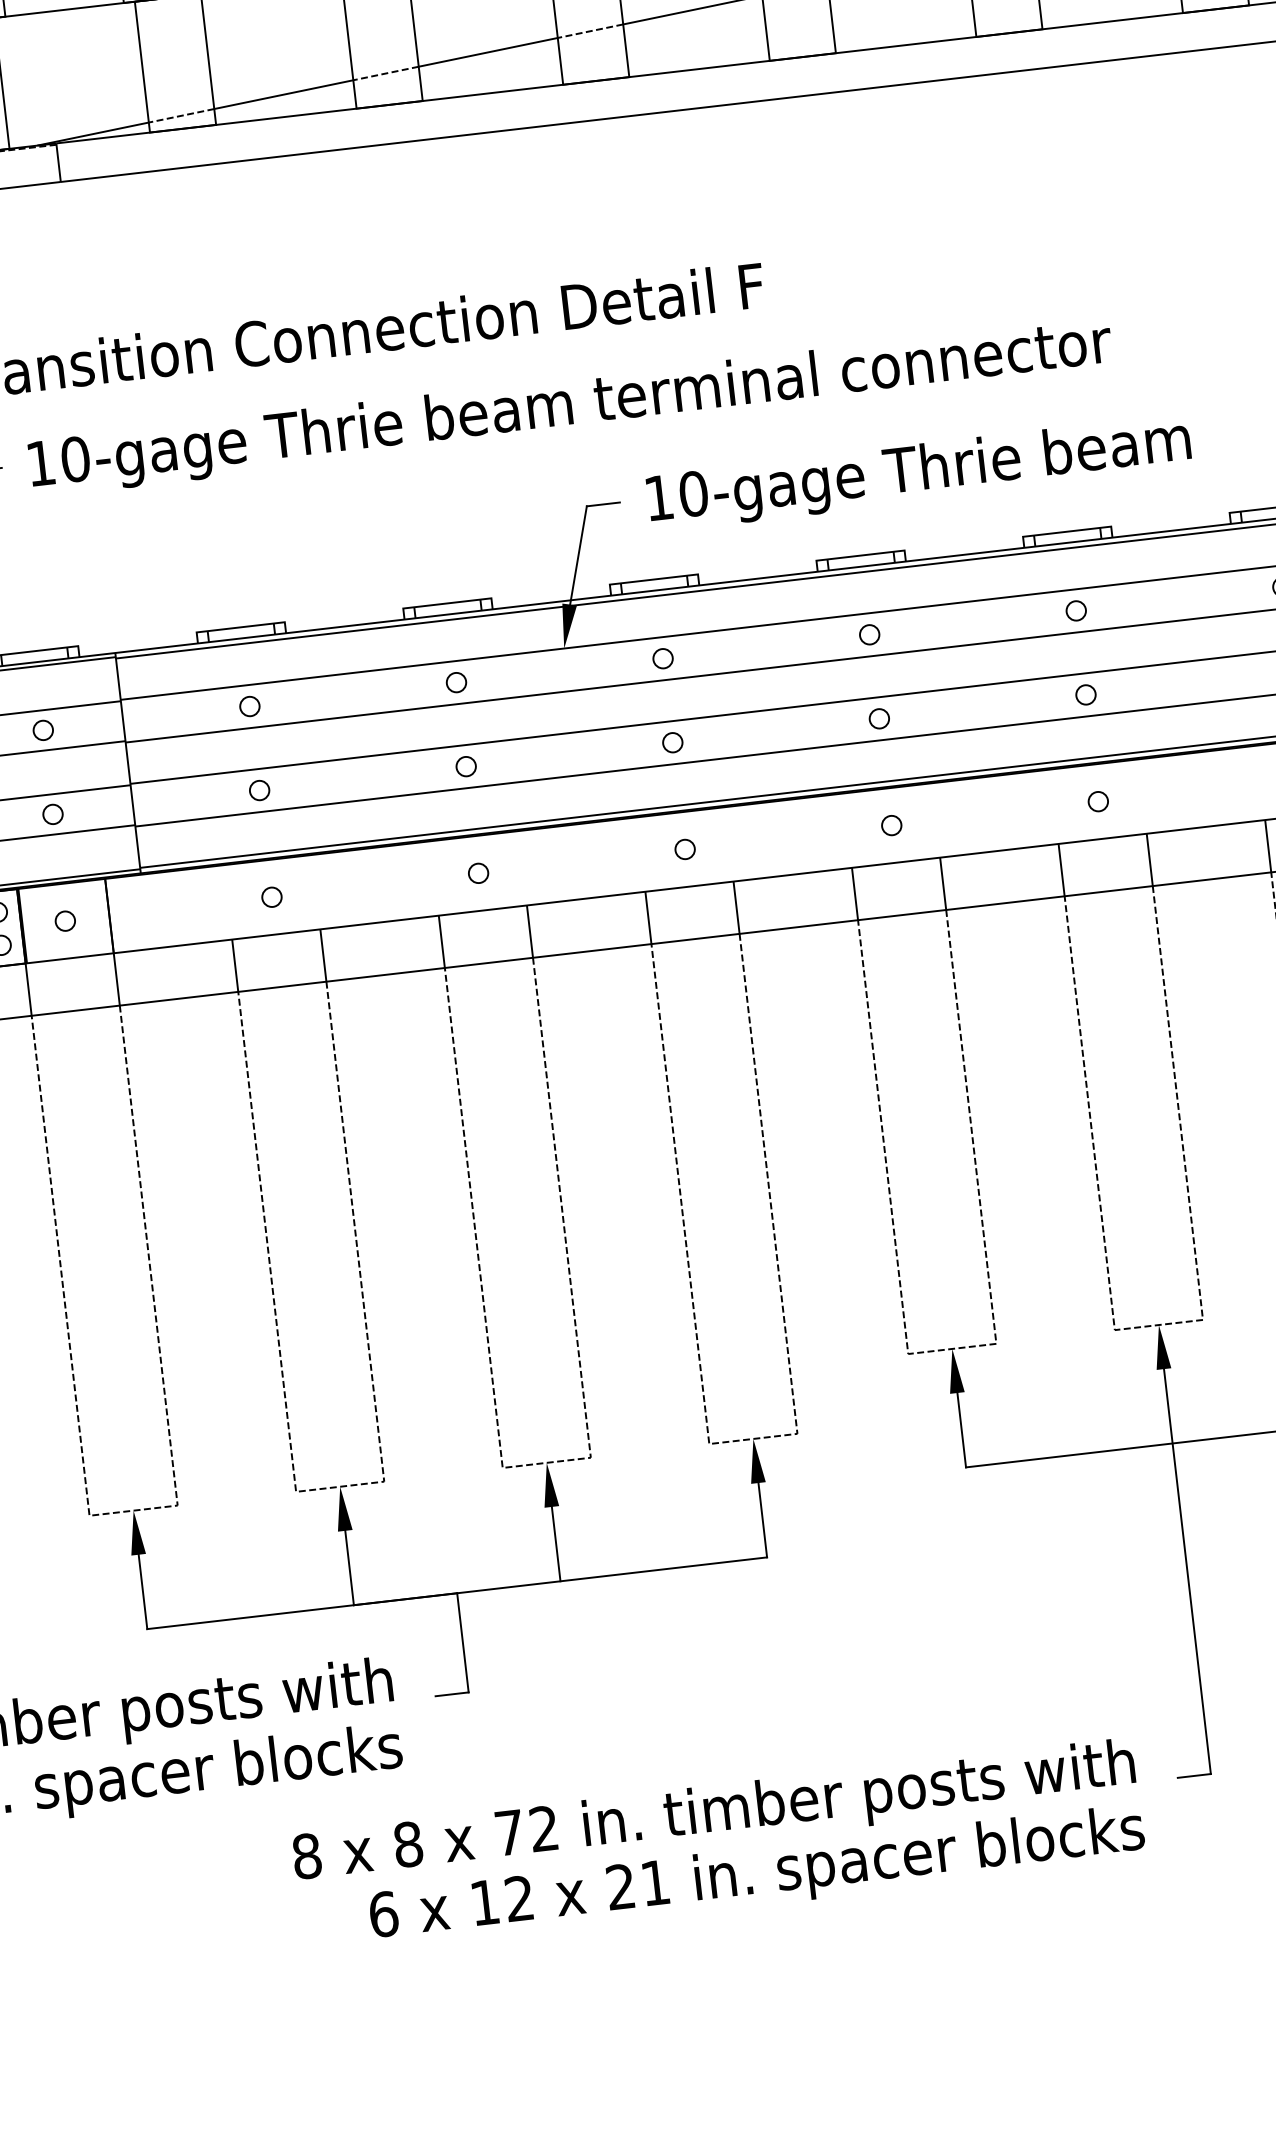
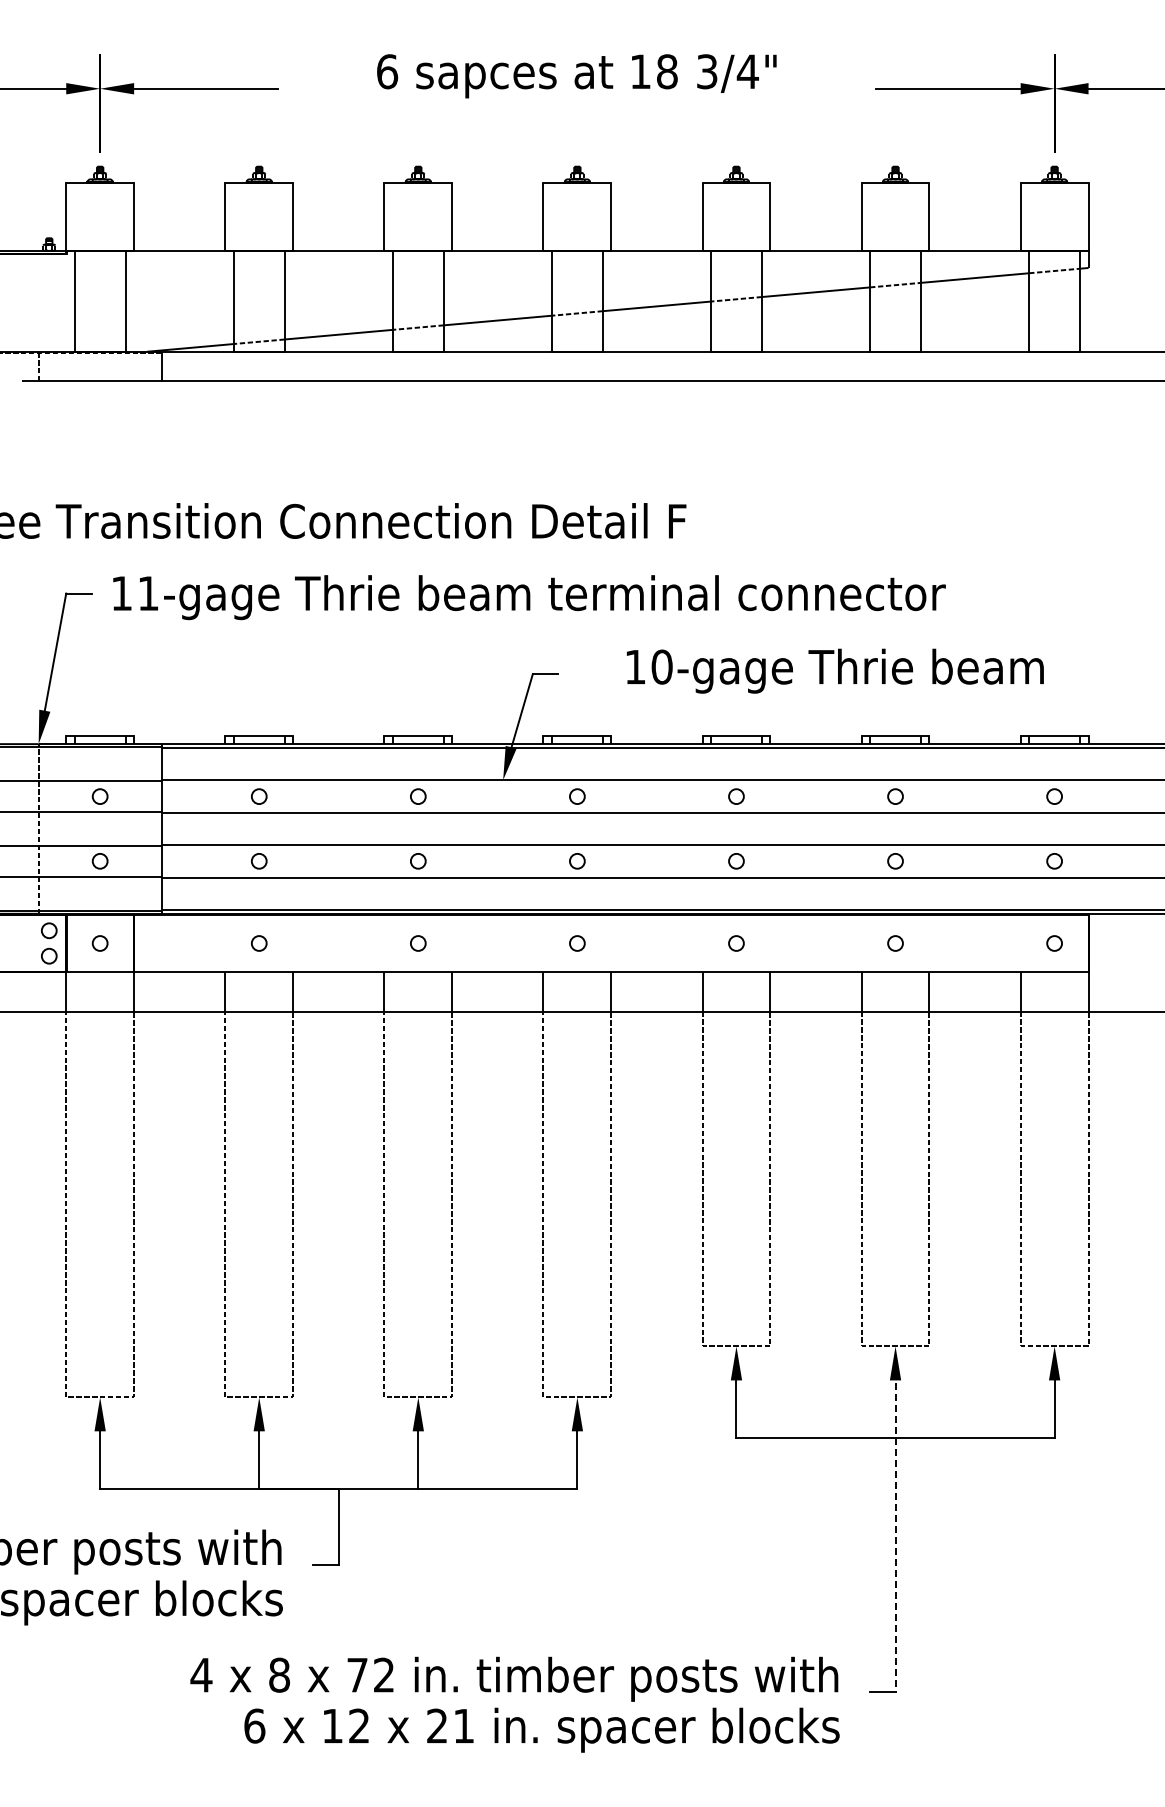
text: (75, 459) -> (148, 593), 10-gage -> 11-gage
text: (918, 472) -> (834, 670), moved
line: (1186, 1566) -> (895, 1532), solid -> dashed
text: (306, 1855) -> (201, 1674), 8 -> 4

